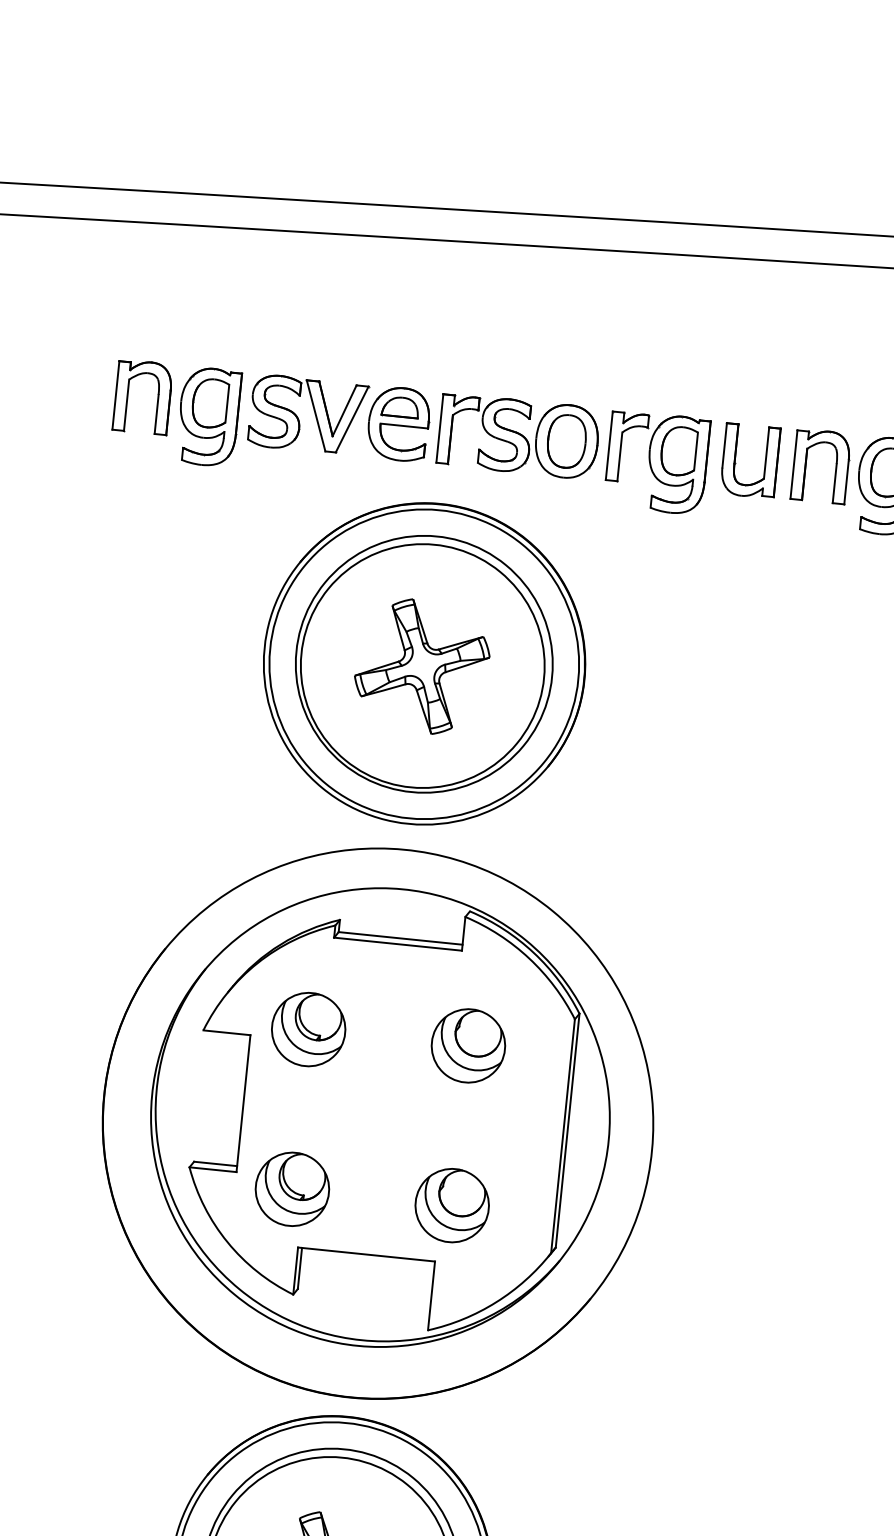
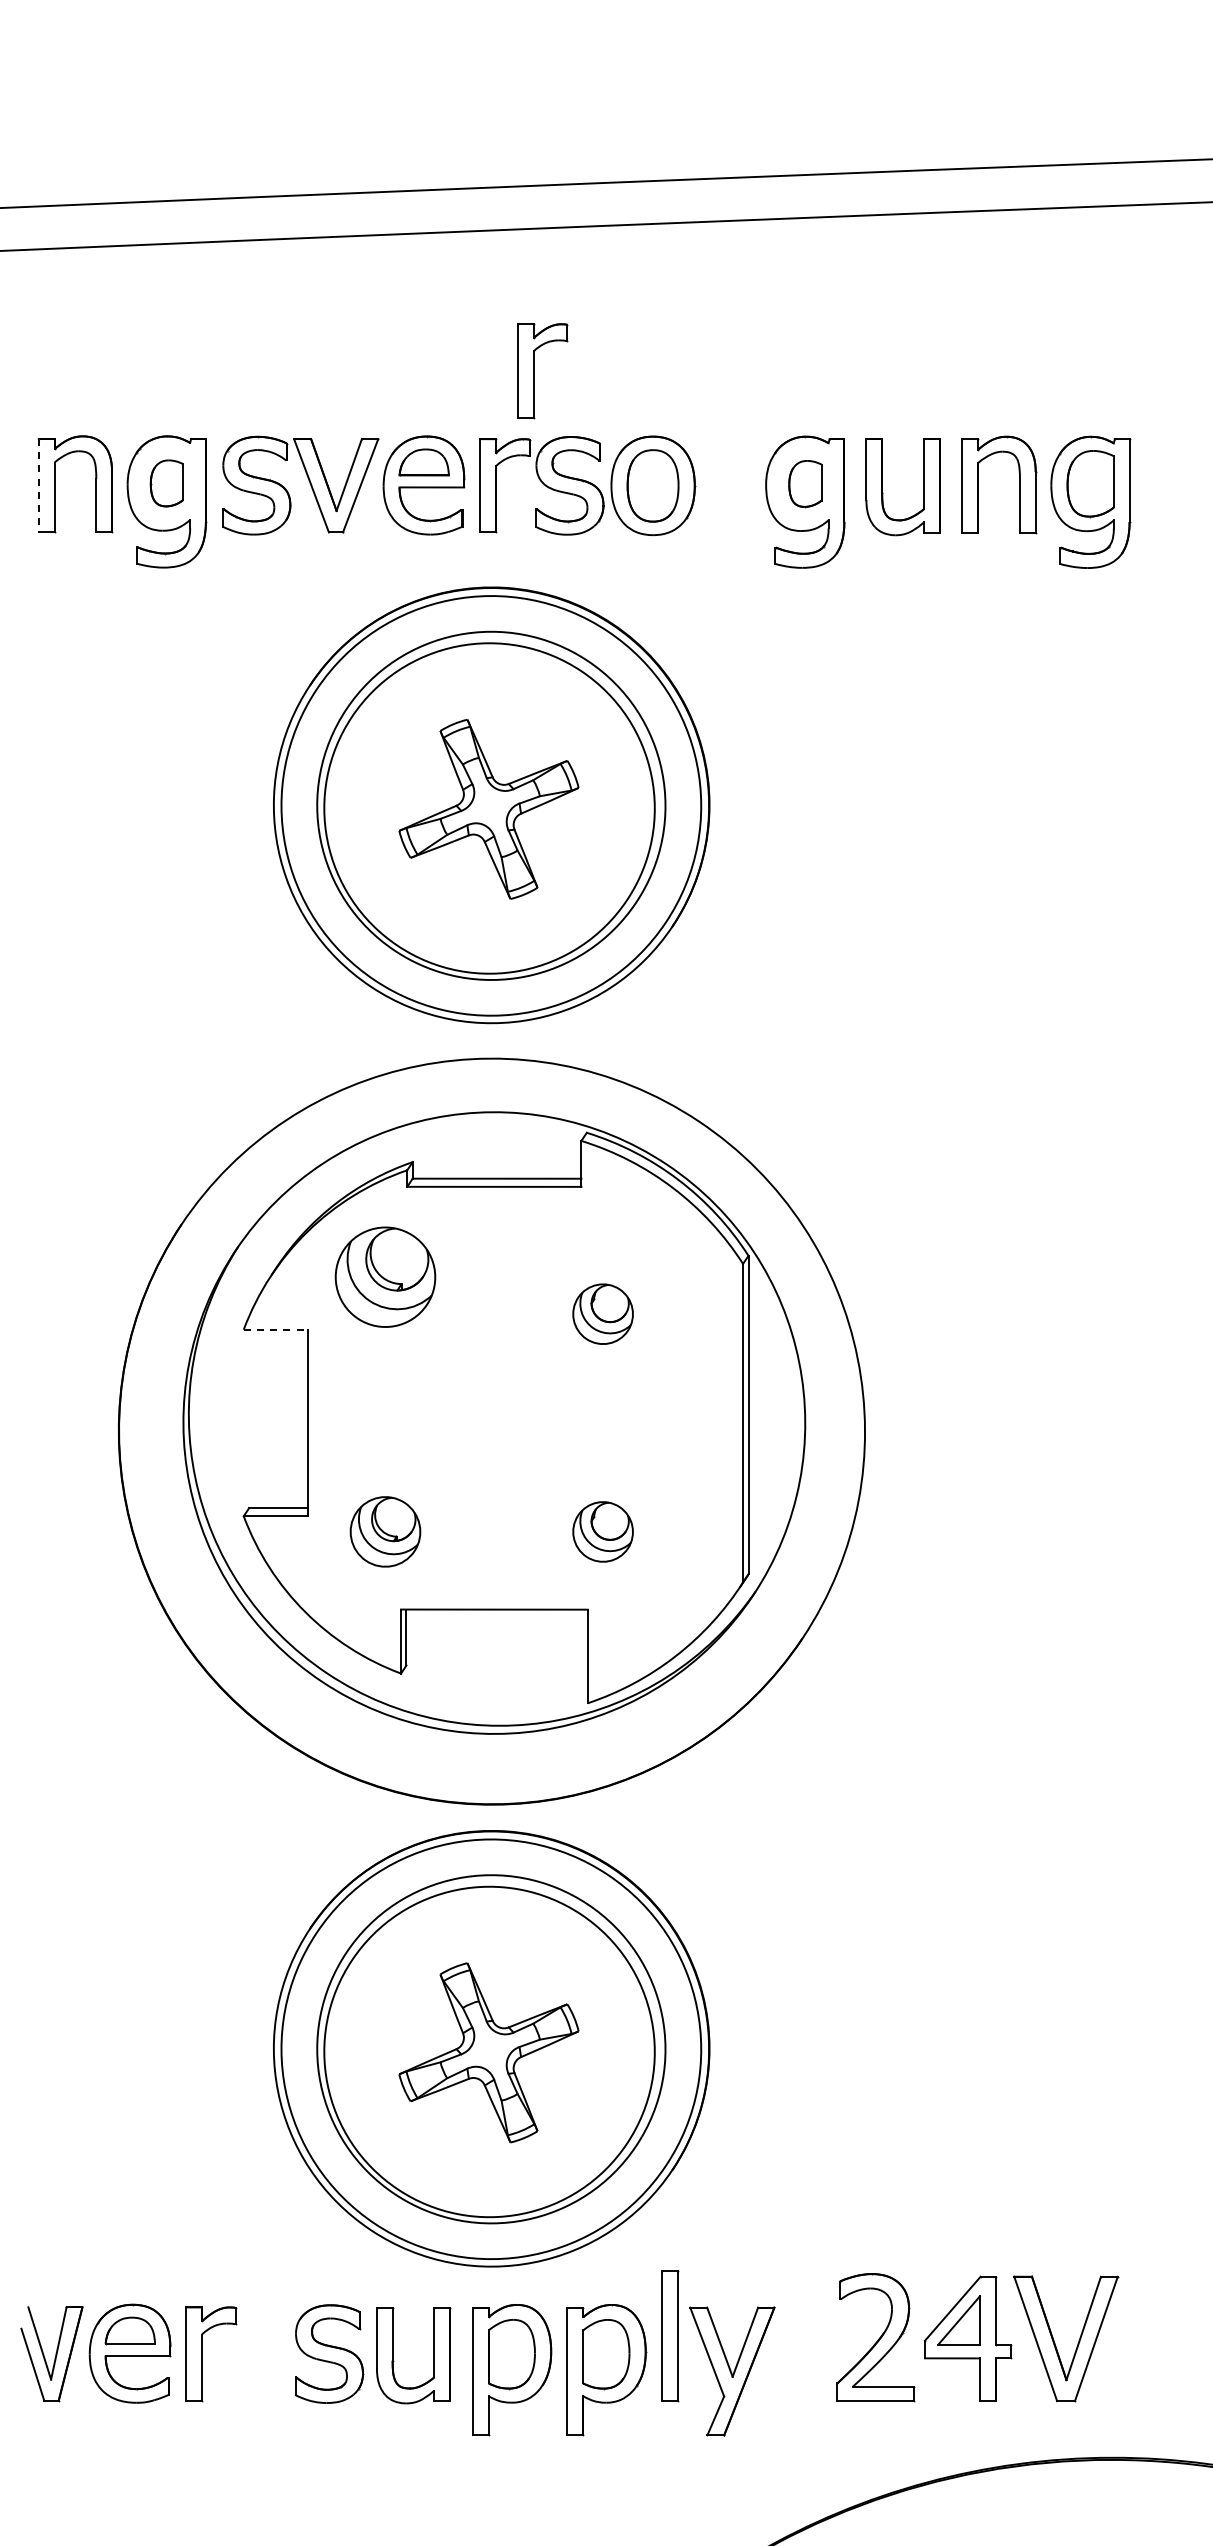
line: (115, 395) -> (38, 485), solid -> dashed
part: (209, 403) -> (166, 483), size x0.7
part: (621, 447) -> (534, 371), moved
part: (678, 451) -> (805, 484), size x0.7
part: (308, 1029) -> (385, 1276), moved
line: (226, 1032) -> (275, 1329), solid -> dashed
part: (468, 1045) -> (602, 1313), size x0.6
part: (292, 1189) -> (385, 1531), size x0.7
part: (451, 1205) -> (602, 1531), size x0.6

